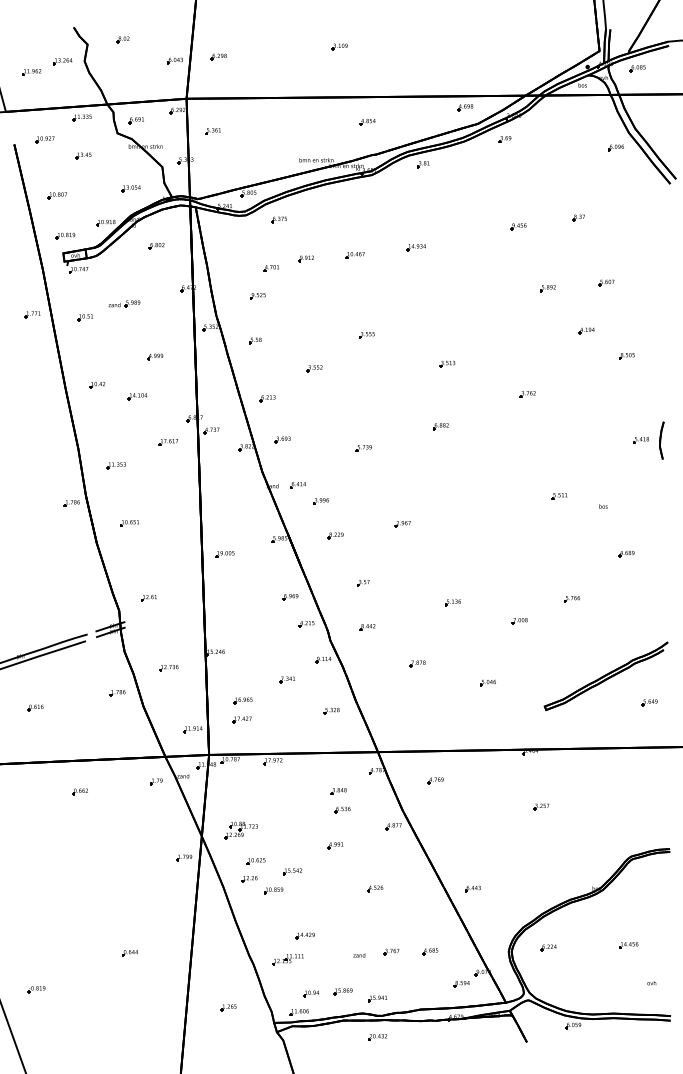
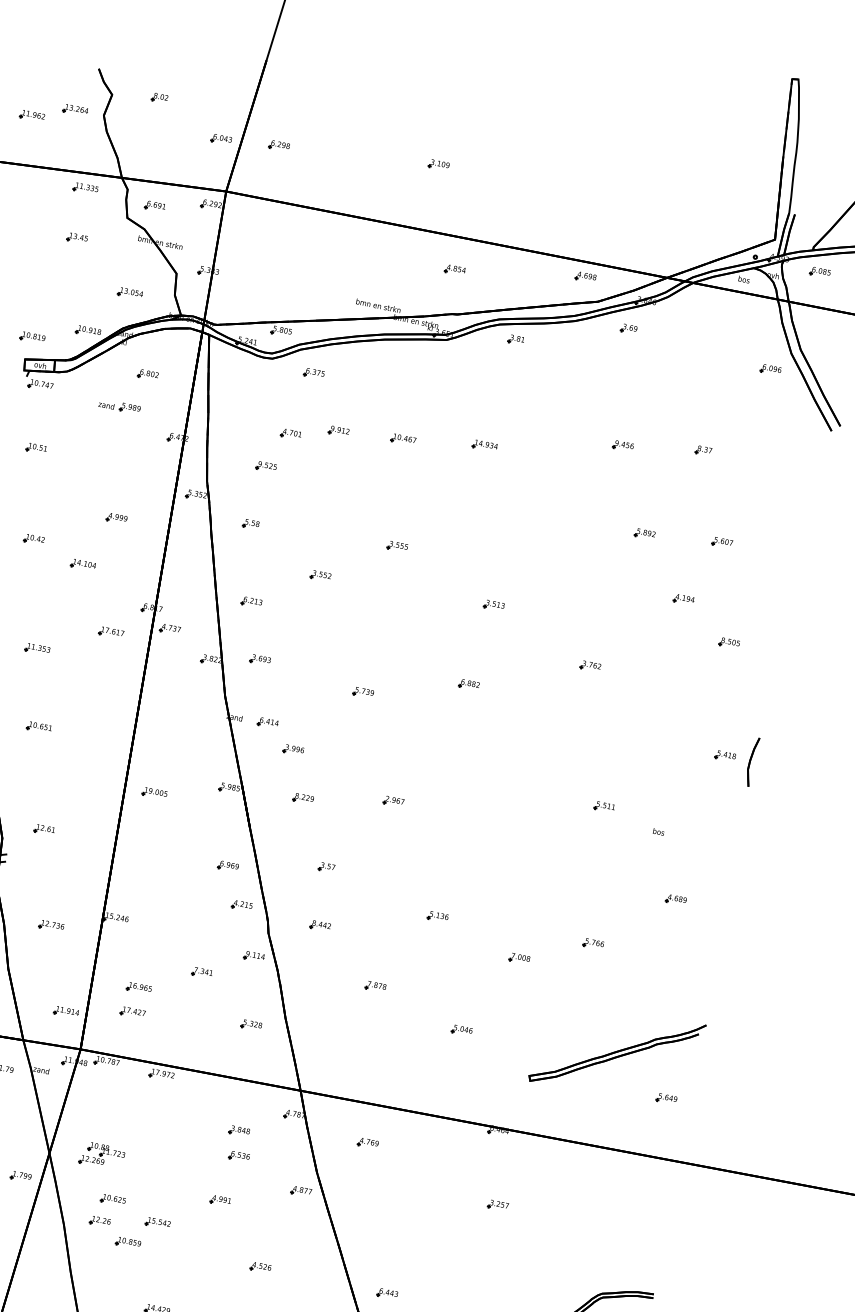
part: (212, 131) -> (251, 240), removed
part: (44, 139) -> (30, 206), removed
part: (56, 195) -> (31, 282), removed
part: (124, 303) -> (119, 406), moved

